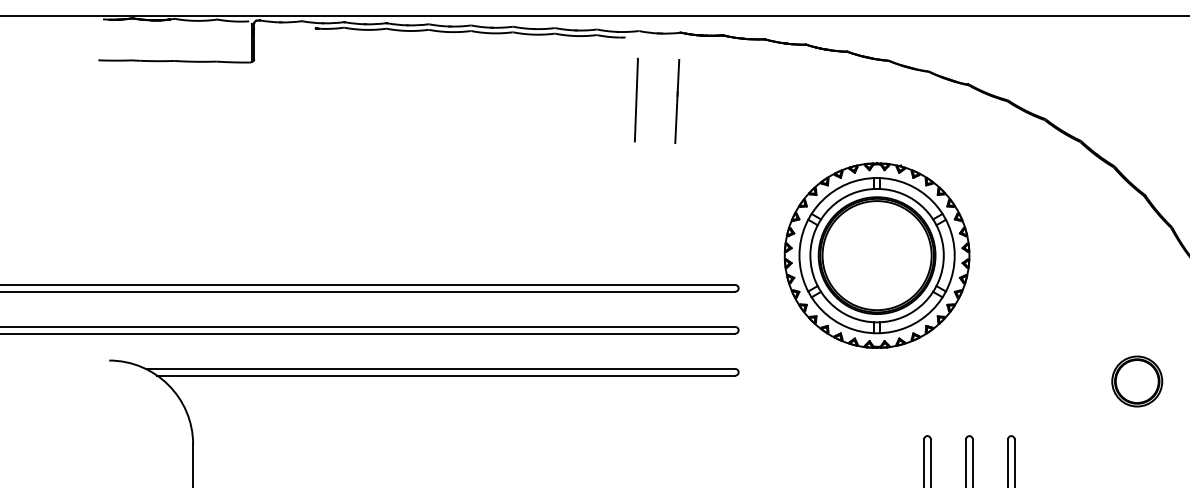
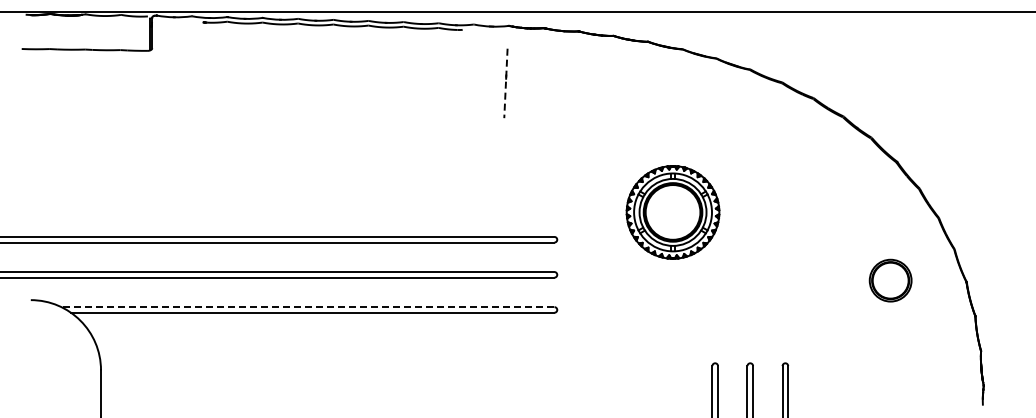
line: (636, 99) -> (471, 81), removed
line: (676, 101) -> (505, 83), solid -> dashed
part: (876, 255) -> (672, 212), size x0.6
line: (440, 369) -> (307, 307), solid -> dashed
part: (1137, 381) -> (890, 280), moved

